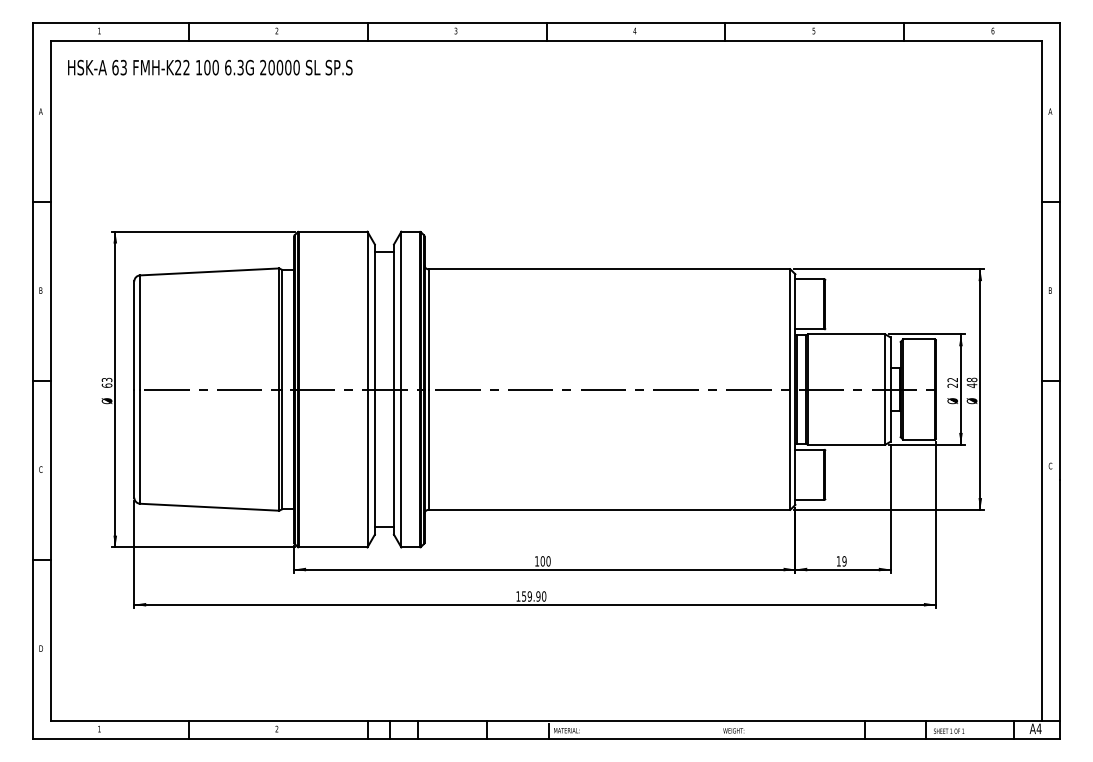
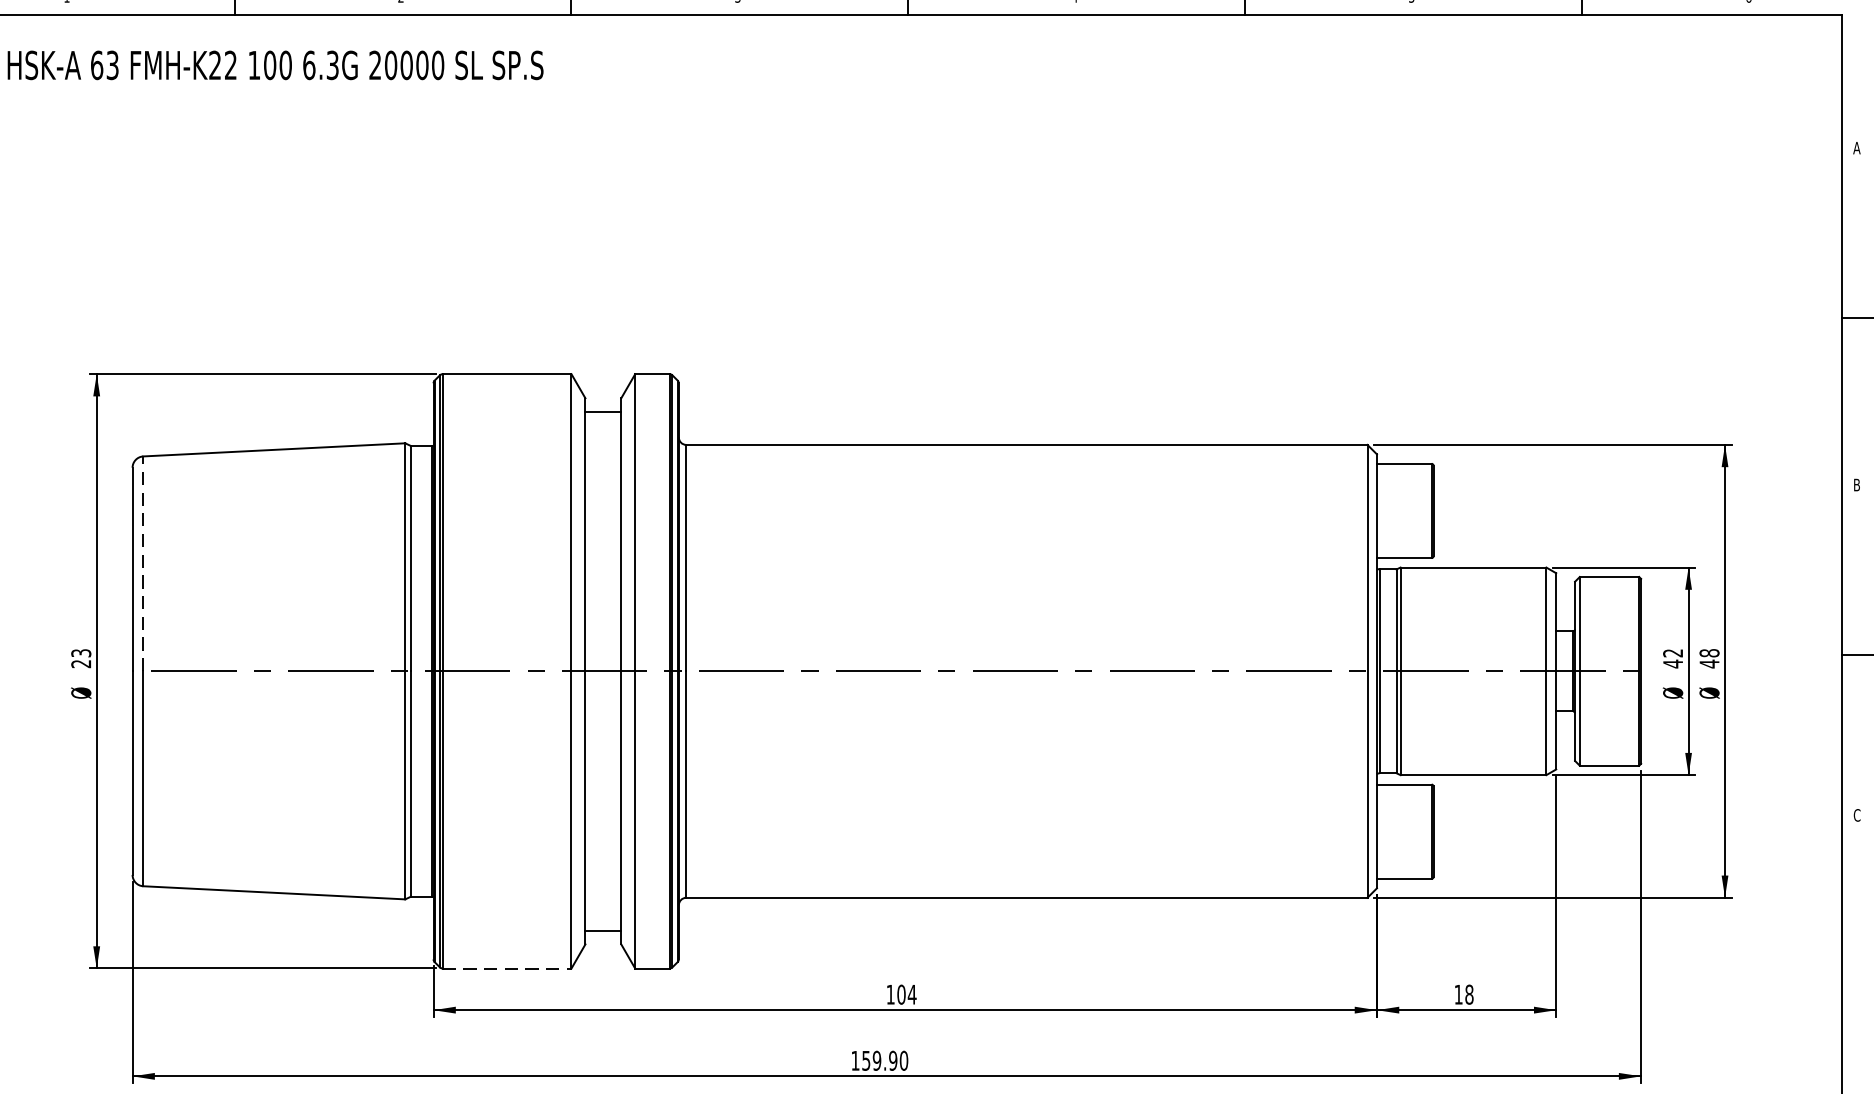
line: (140, 332) -> (144, 563), solid -> dashed
text: (106, 385) -> (80, 663), 63 -> 23
text: (952, 385) -> (1672, 663), 22 -> 42
line: (333, 547) -> (507, 968), solid -> dashed
text: (548, 561) -> (912, 994), 100 -> 104
text: (844, 561) -> (1469, 994), 19 -> 18

